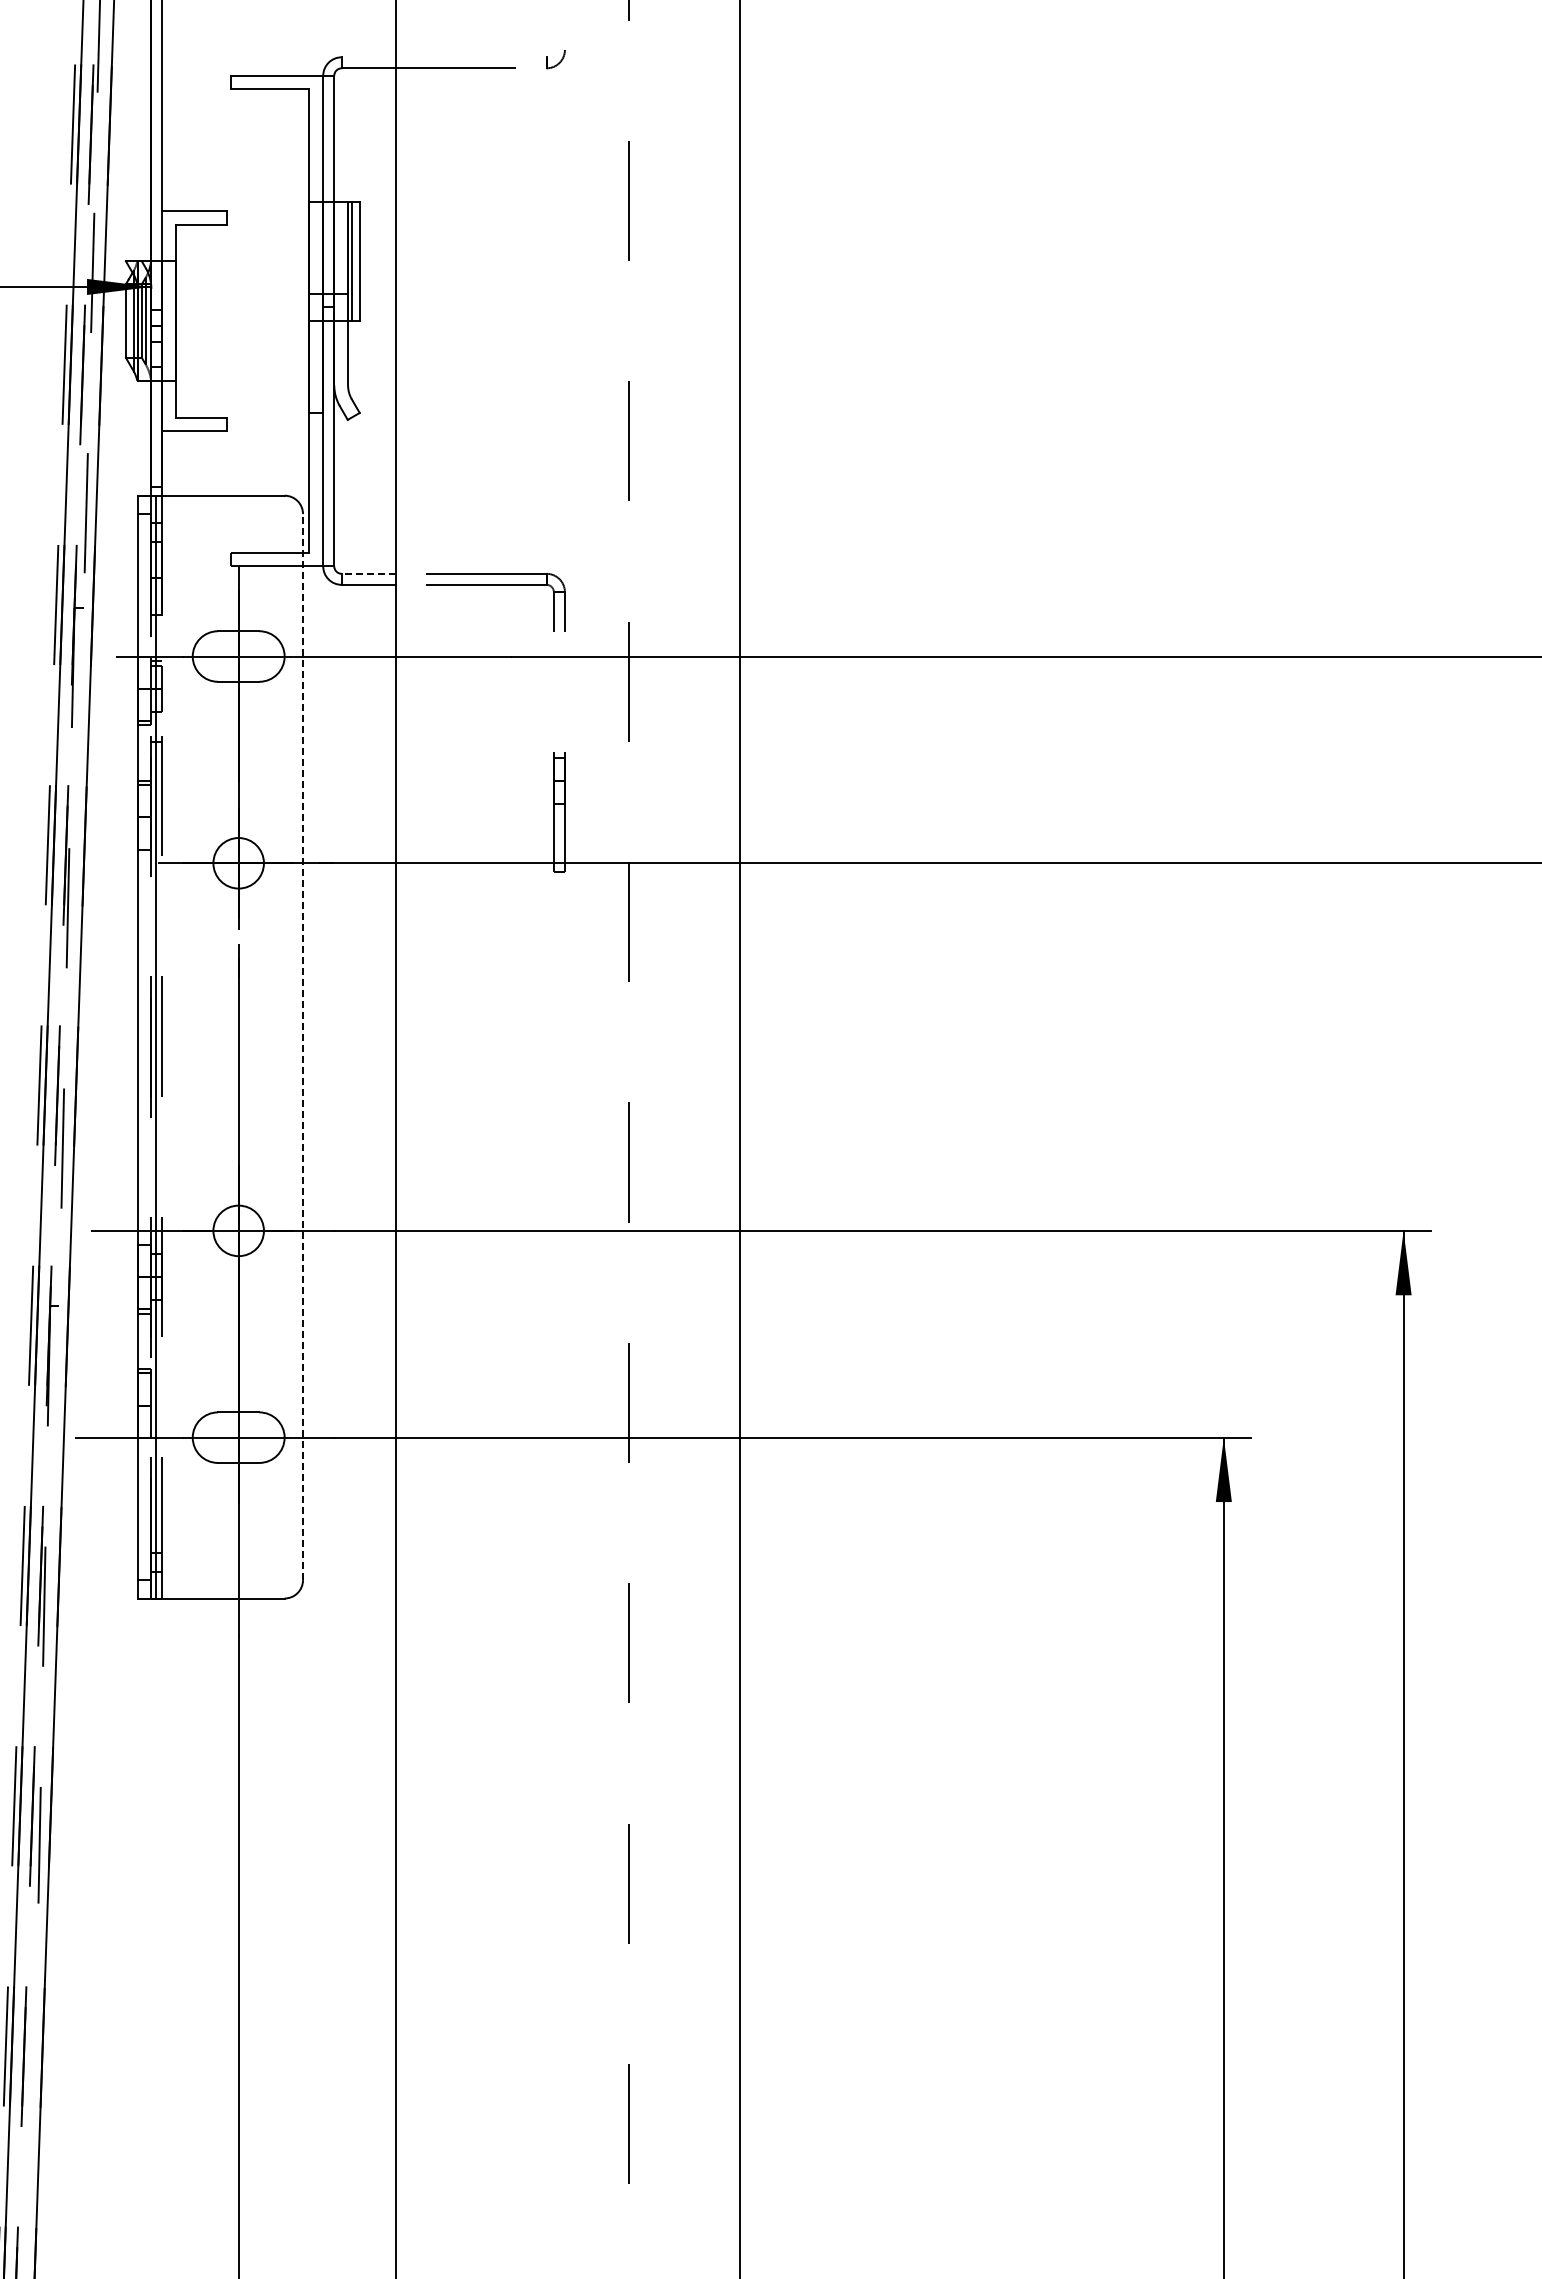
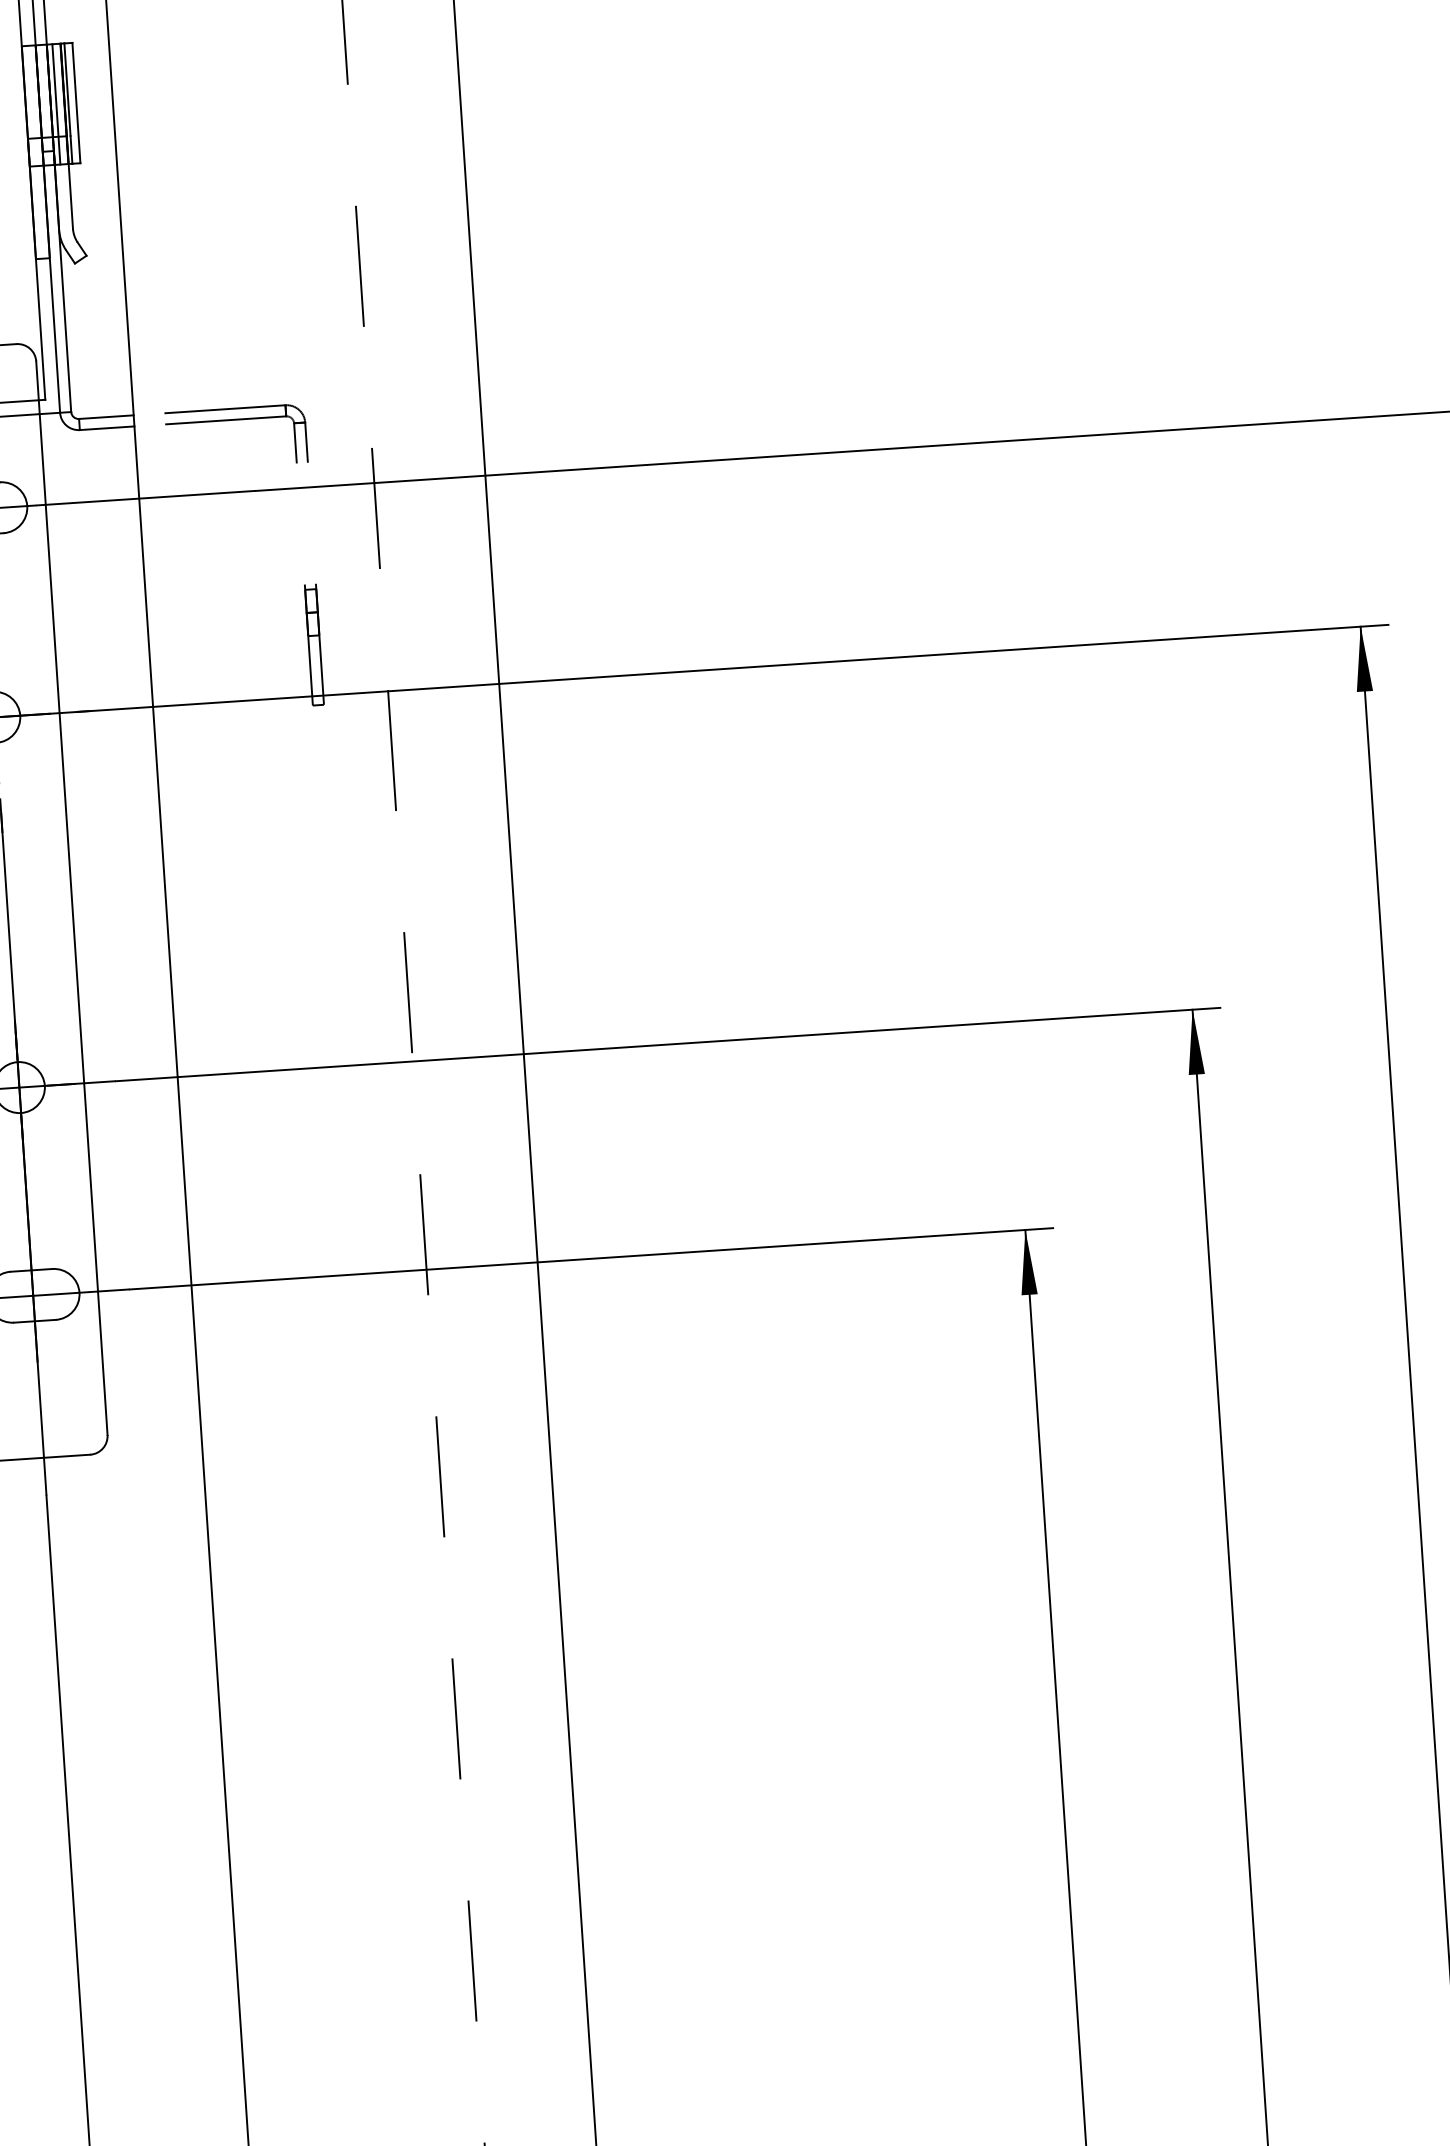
line: (339, 261) -> (56, 104), added
line: (368, 573) -> (106, 416), dashed -> solid
line: (303, 1046) -> (72, 897), dashed -> solid

